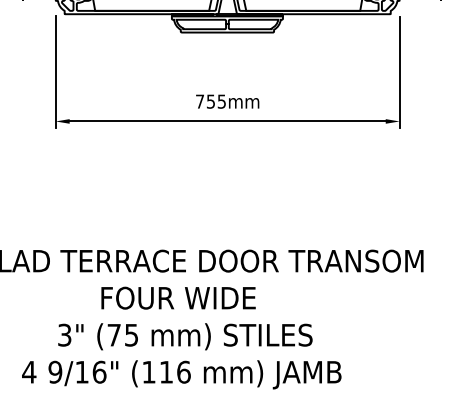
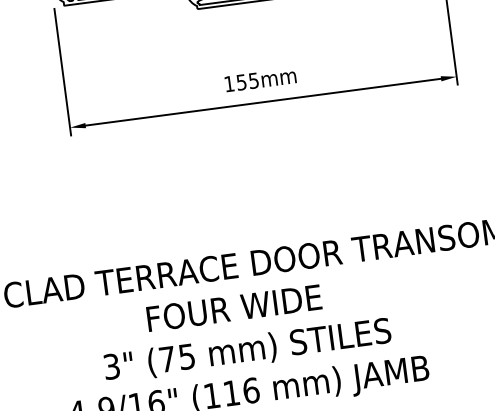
text: (199, 101) -> (228, 83), 755mm -> 155mm

